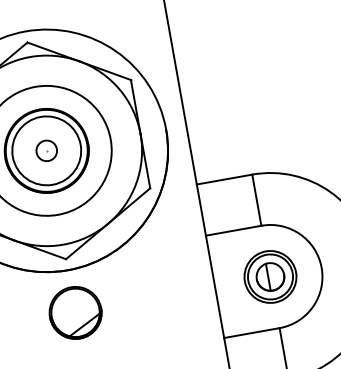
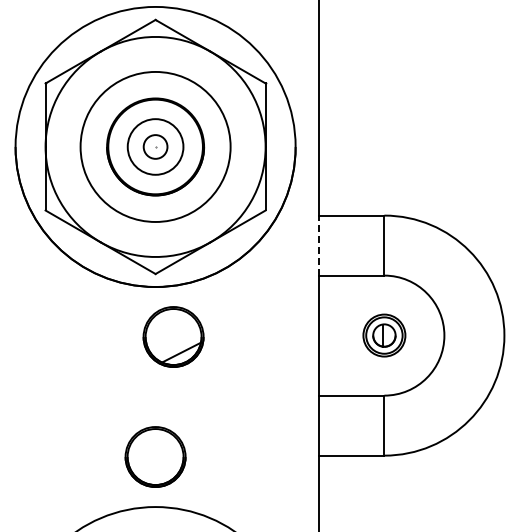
circle: (46, 150) -> (155, 146), size x0.7
line: (201, 209) -> (319, 245), solid -> dashed
part: (270, 276) -> (384, 335), size x0.7
part: (75, 312) -> (173, 336), moved

